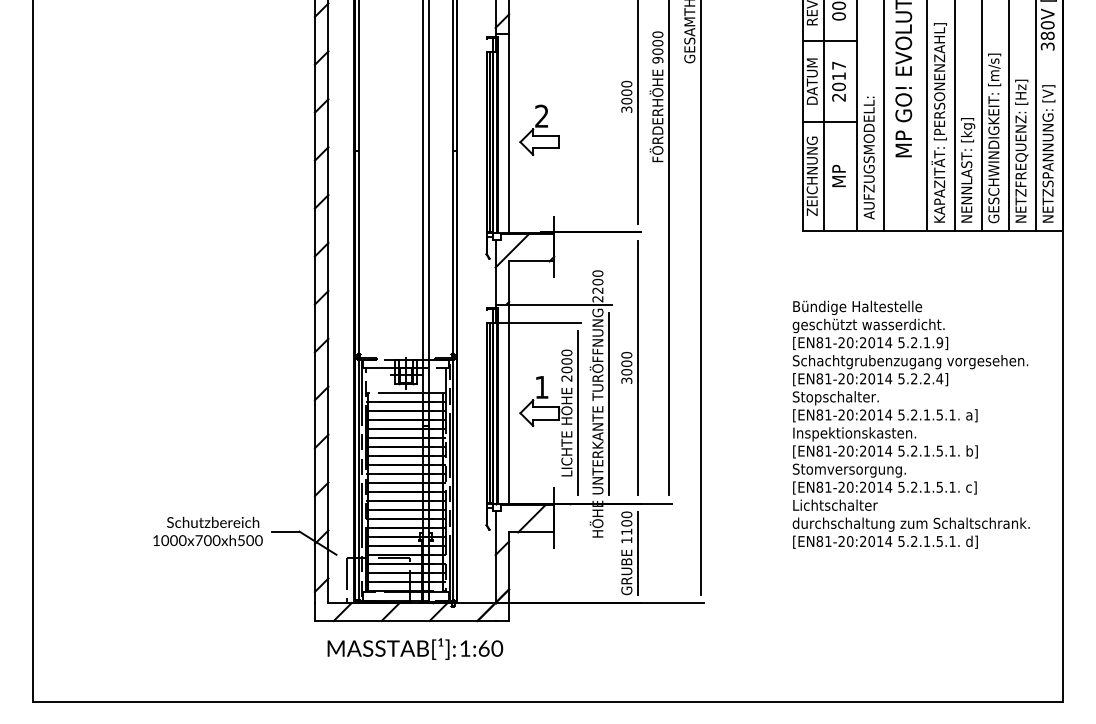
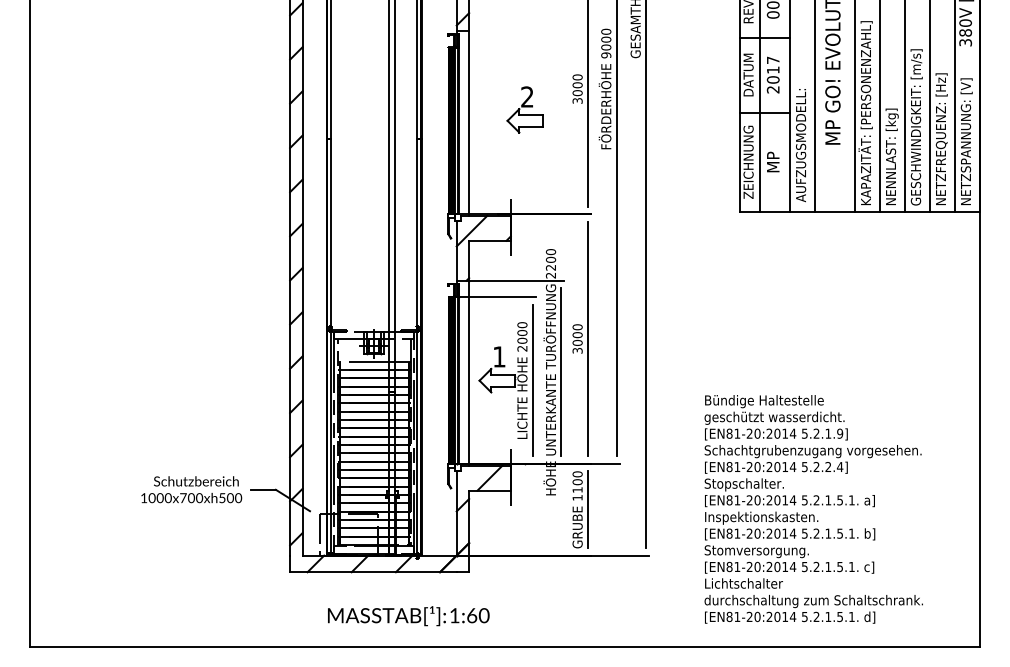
part: (538, 129) -> (524, 109), moved
text: (910, 424) -> (813, 509), moved
text: (415, 649) -> (408, 616), moved

